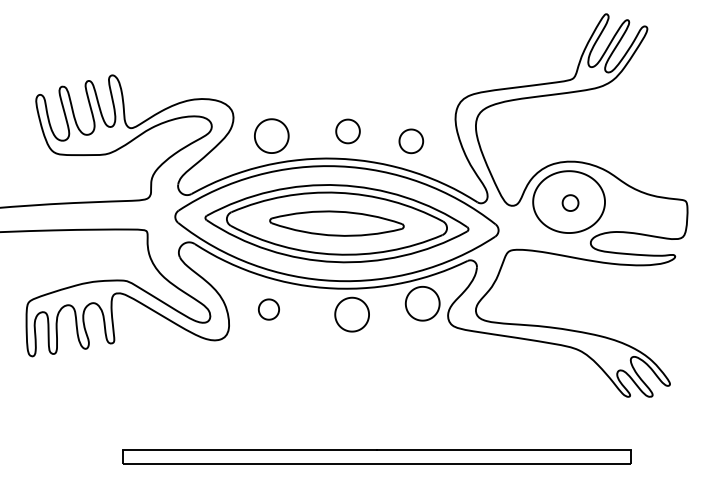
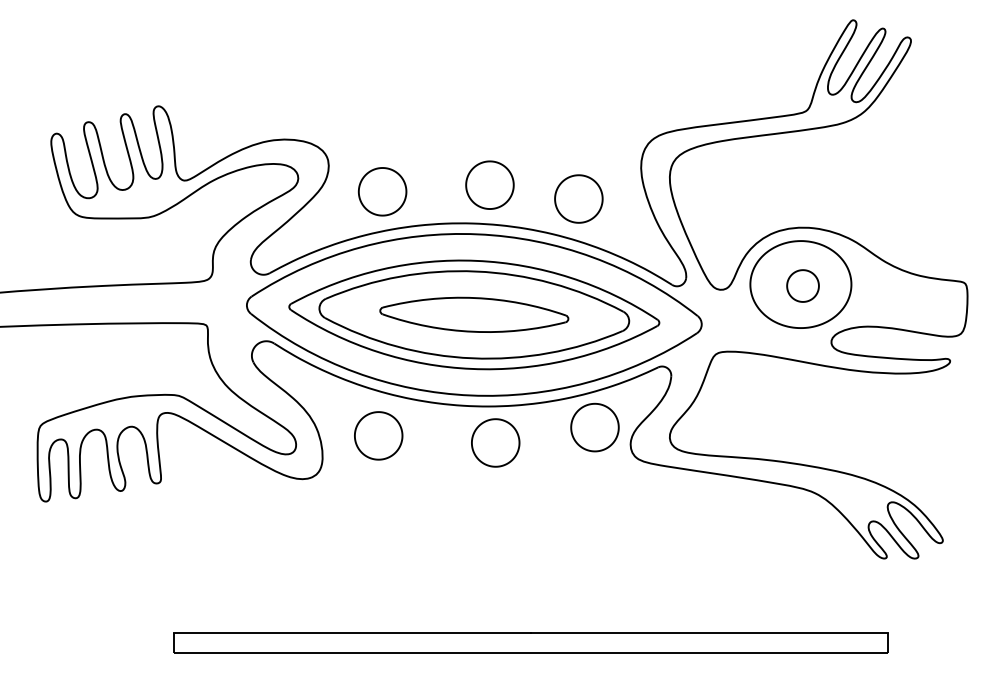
part: (347, 131) -> (489, 185), size x1.43
part: (411, 141) -> (579, 199), size x1.43
part: (570, 202) -> (802, 285), size x1.43
part: (268, 309) -> (378, 435), size x1.67

